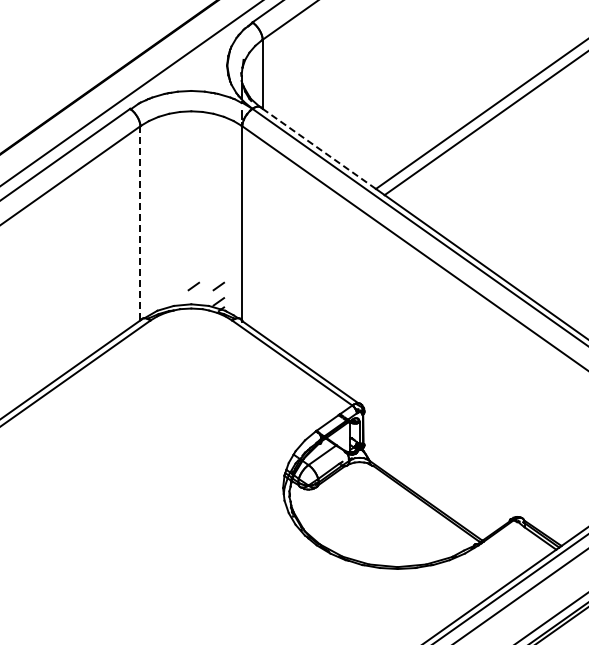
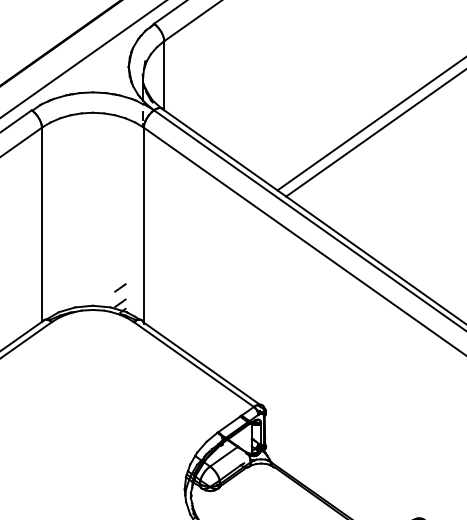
line: (318, 148) -> (220, 149), dashed -> solid
line: (140, 222) -> (42, 223), dashed -> solid
line: (193, 286) -> (95, 287), removed

